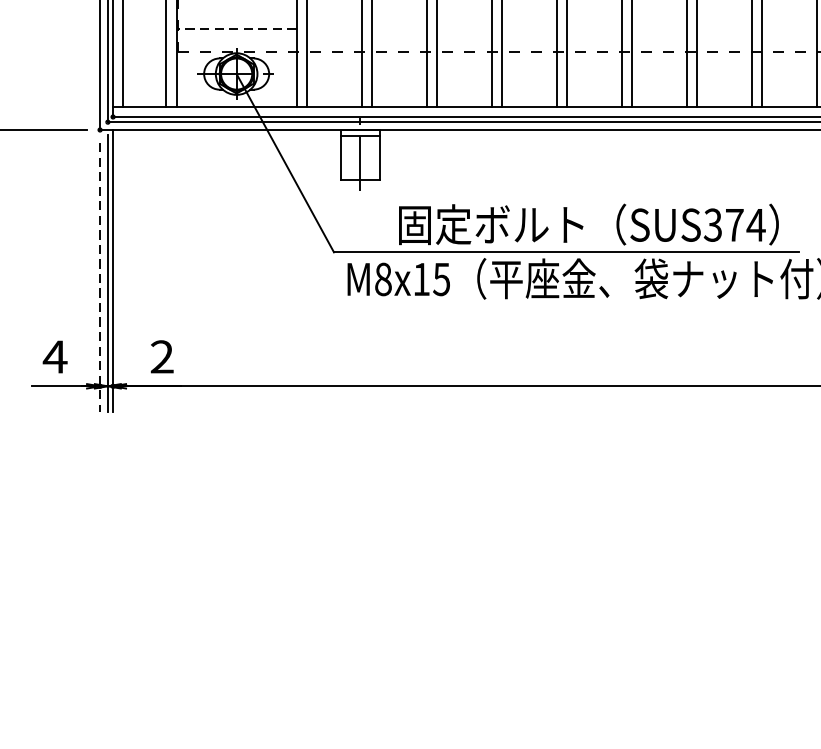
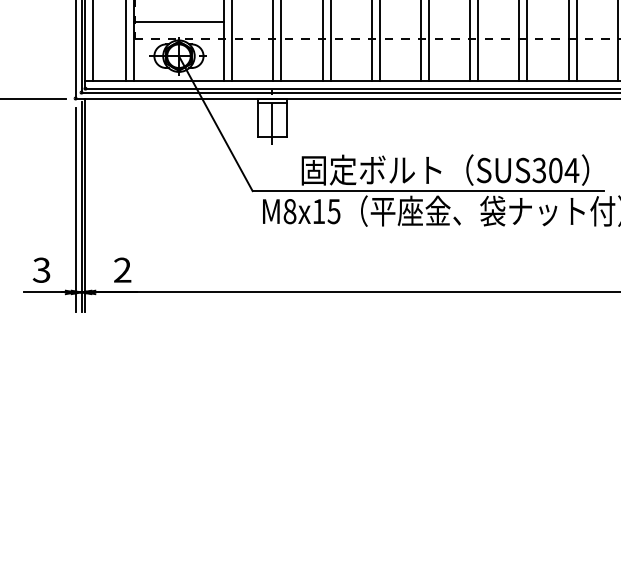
line: (236, 28) -> (178, 21), dashed -> solid
text: (734, 225) -> (555, 170), SUS374 -> SUS304
line: (99, 278) -> (75, 210), dashed -> solid
text: (54, 355) -> (41, 269), 4 -> 3

